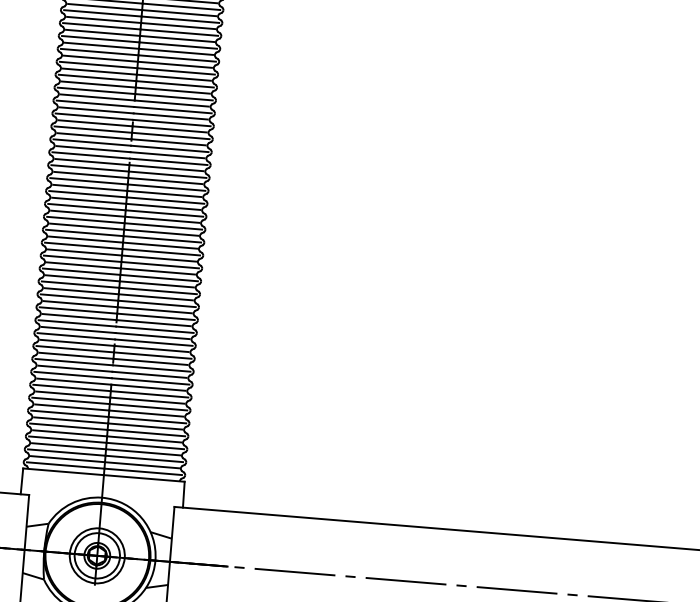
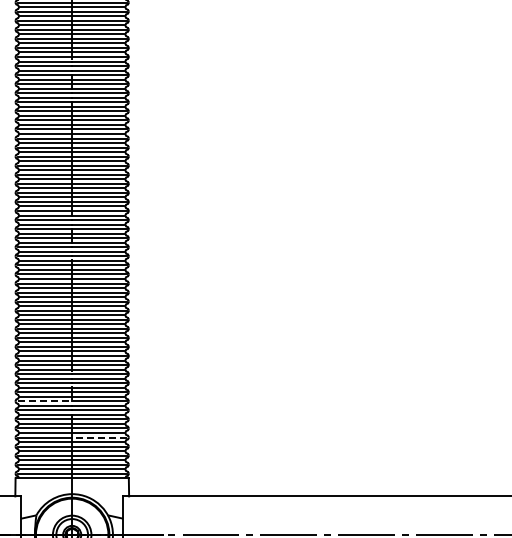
line: (74, 362) -> (45, 401), solid -> dashed
line: (146, 420) -> (98, 437), solid -> dashed

